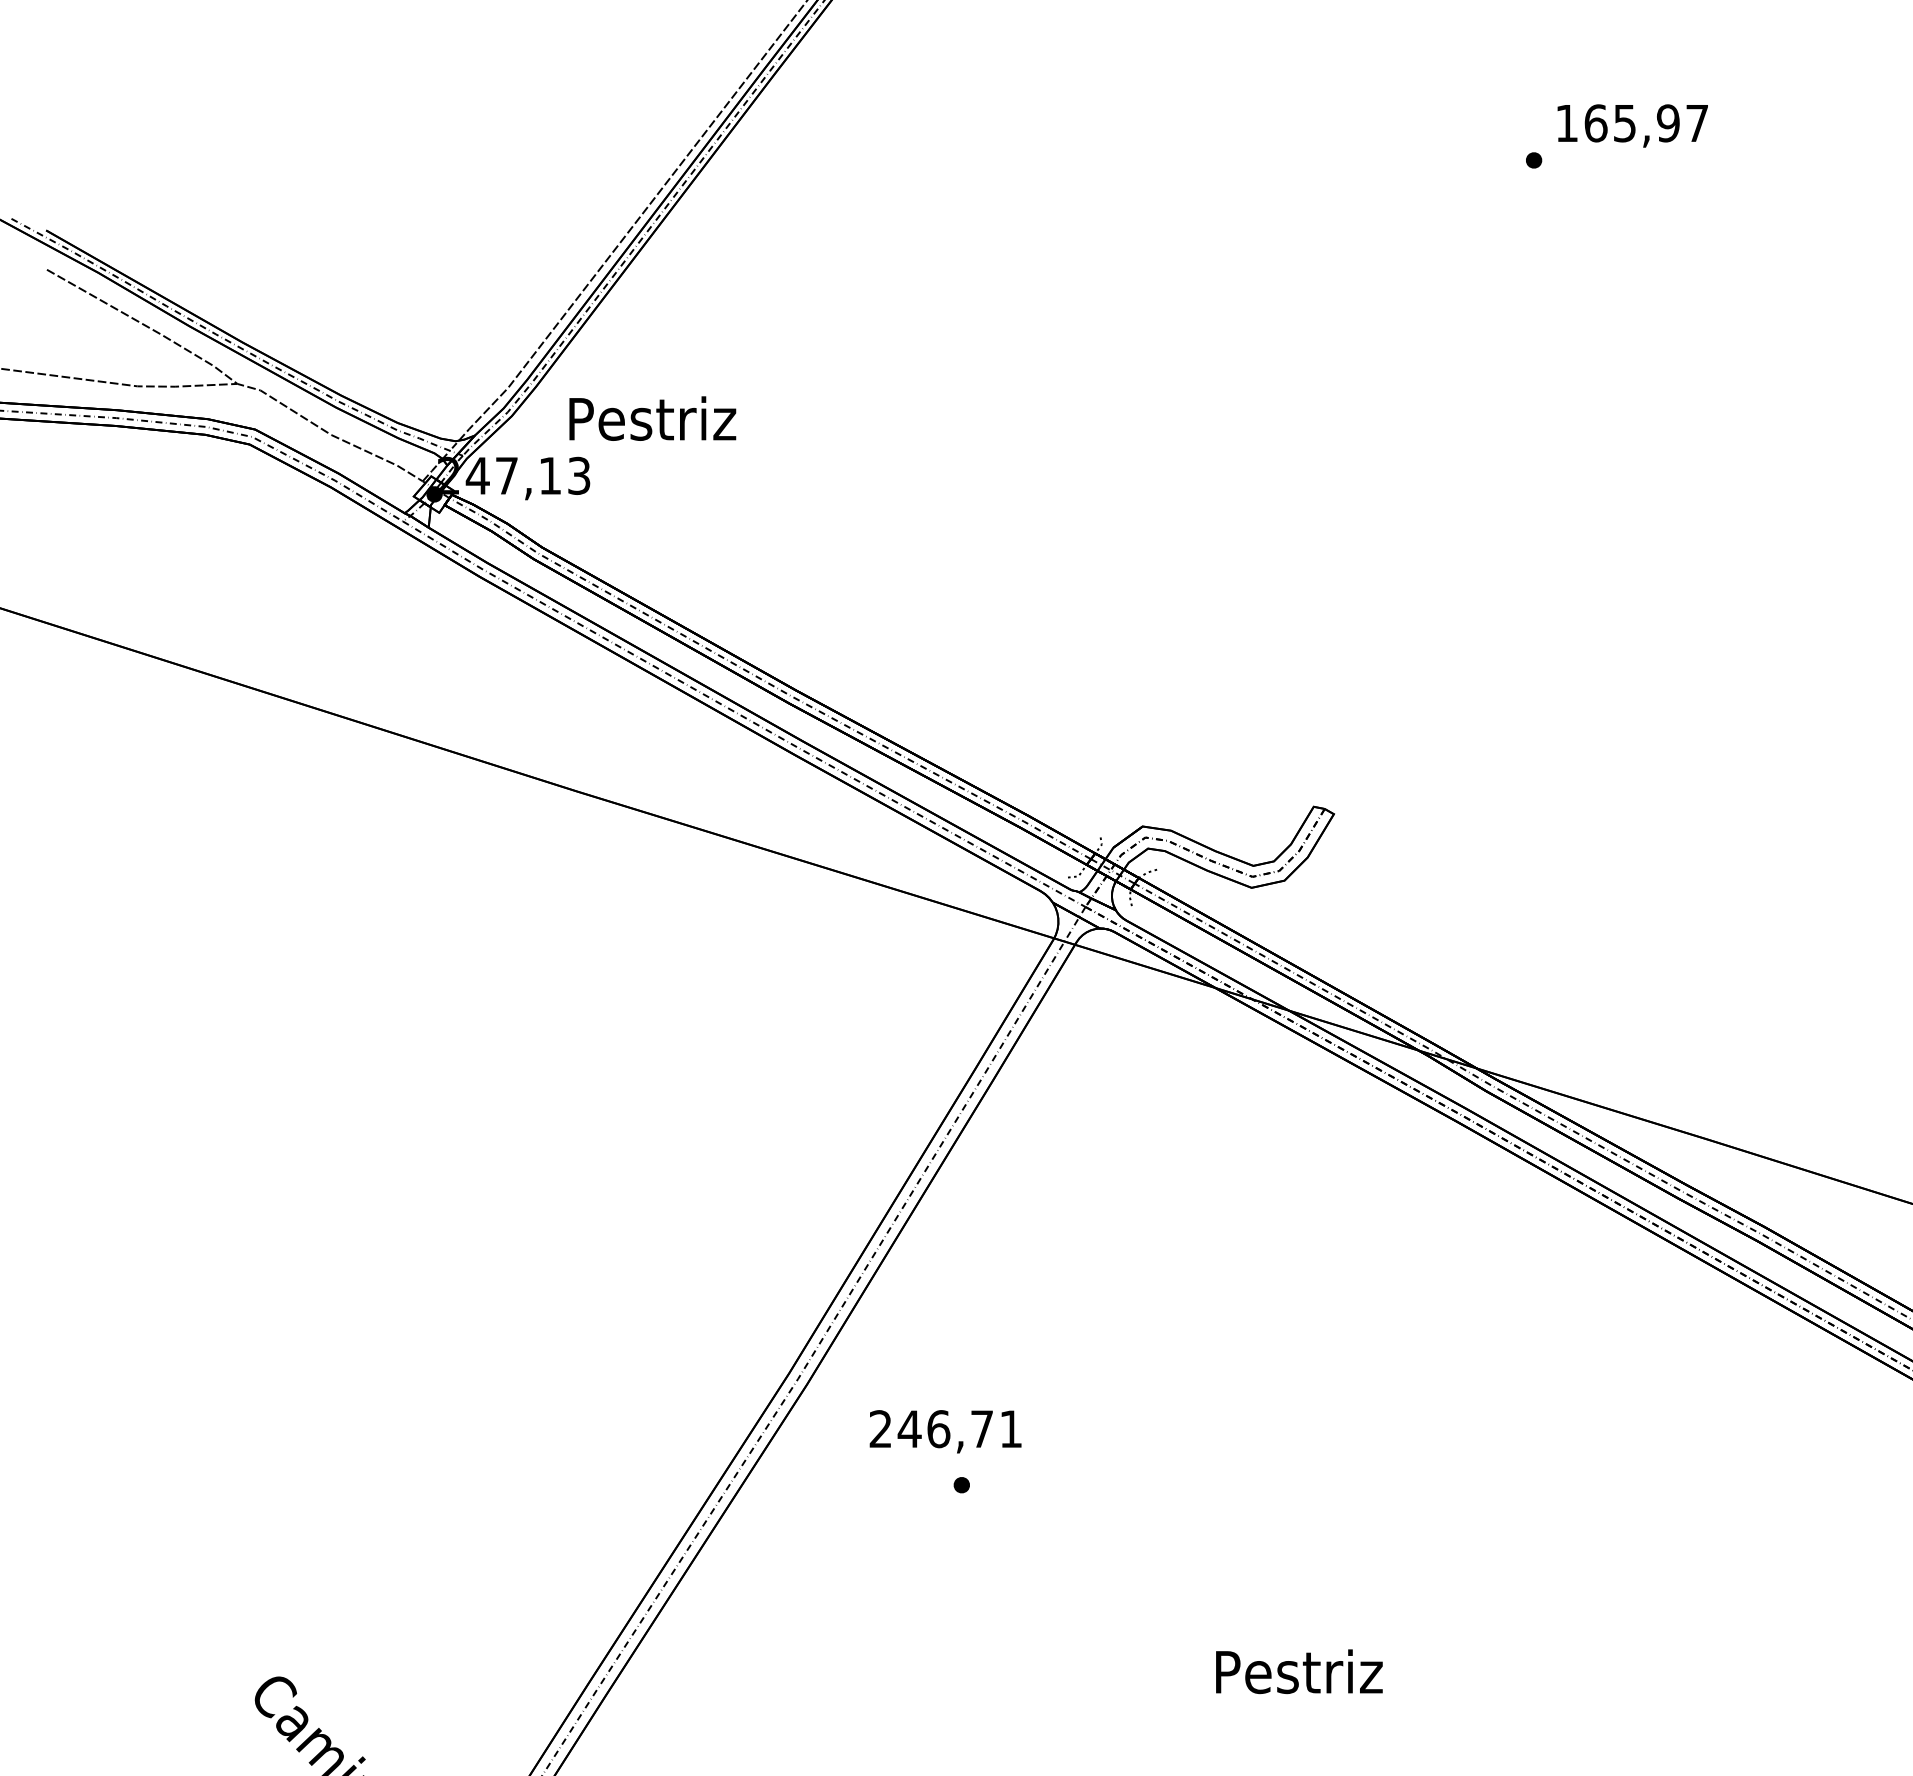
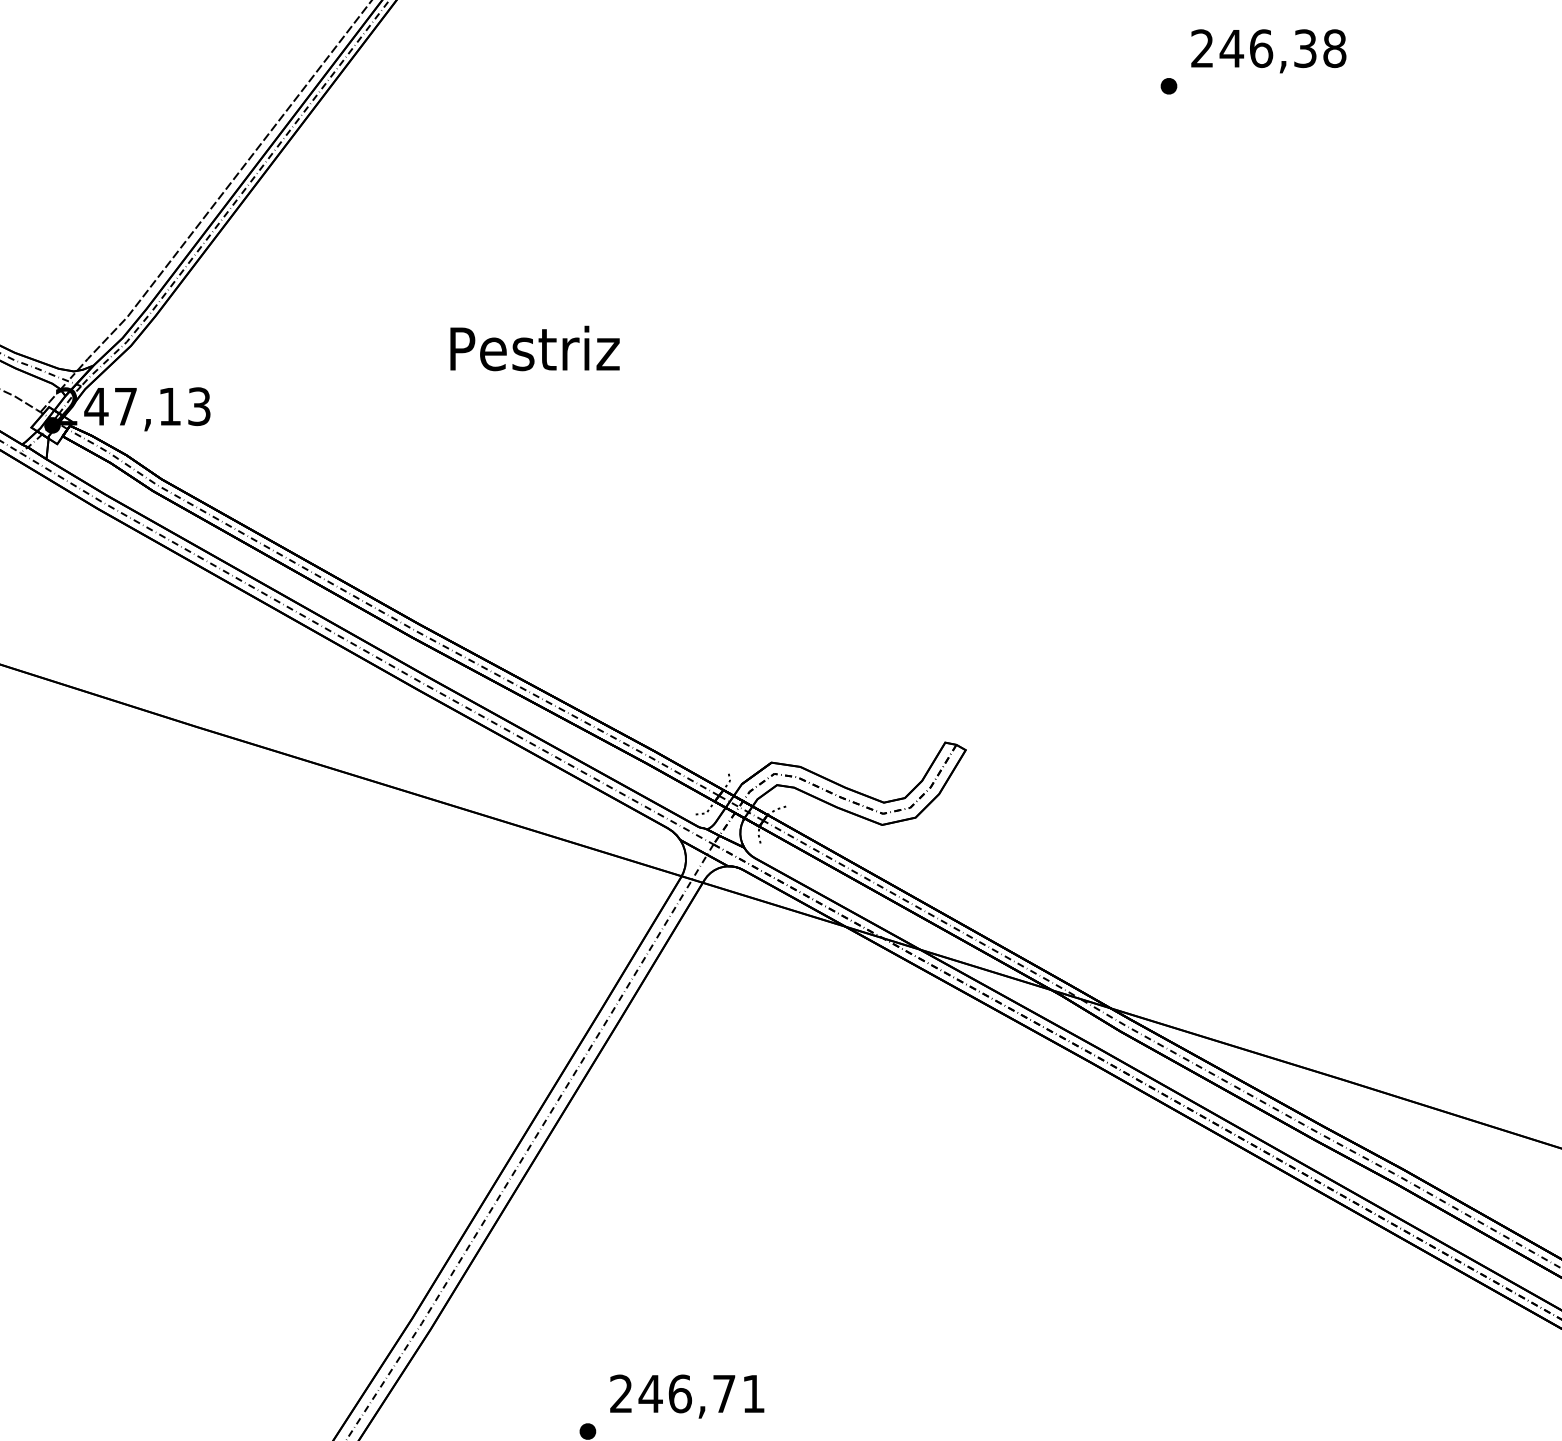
text: (1632, 123) -> (1268, 48), 165,97 -> 246,38
text: (652, 418) -> (534, 348), moved
text: (945, 1431) -> (687, 1396), moved

